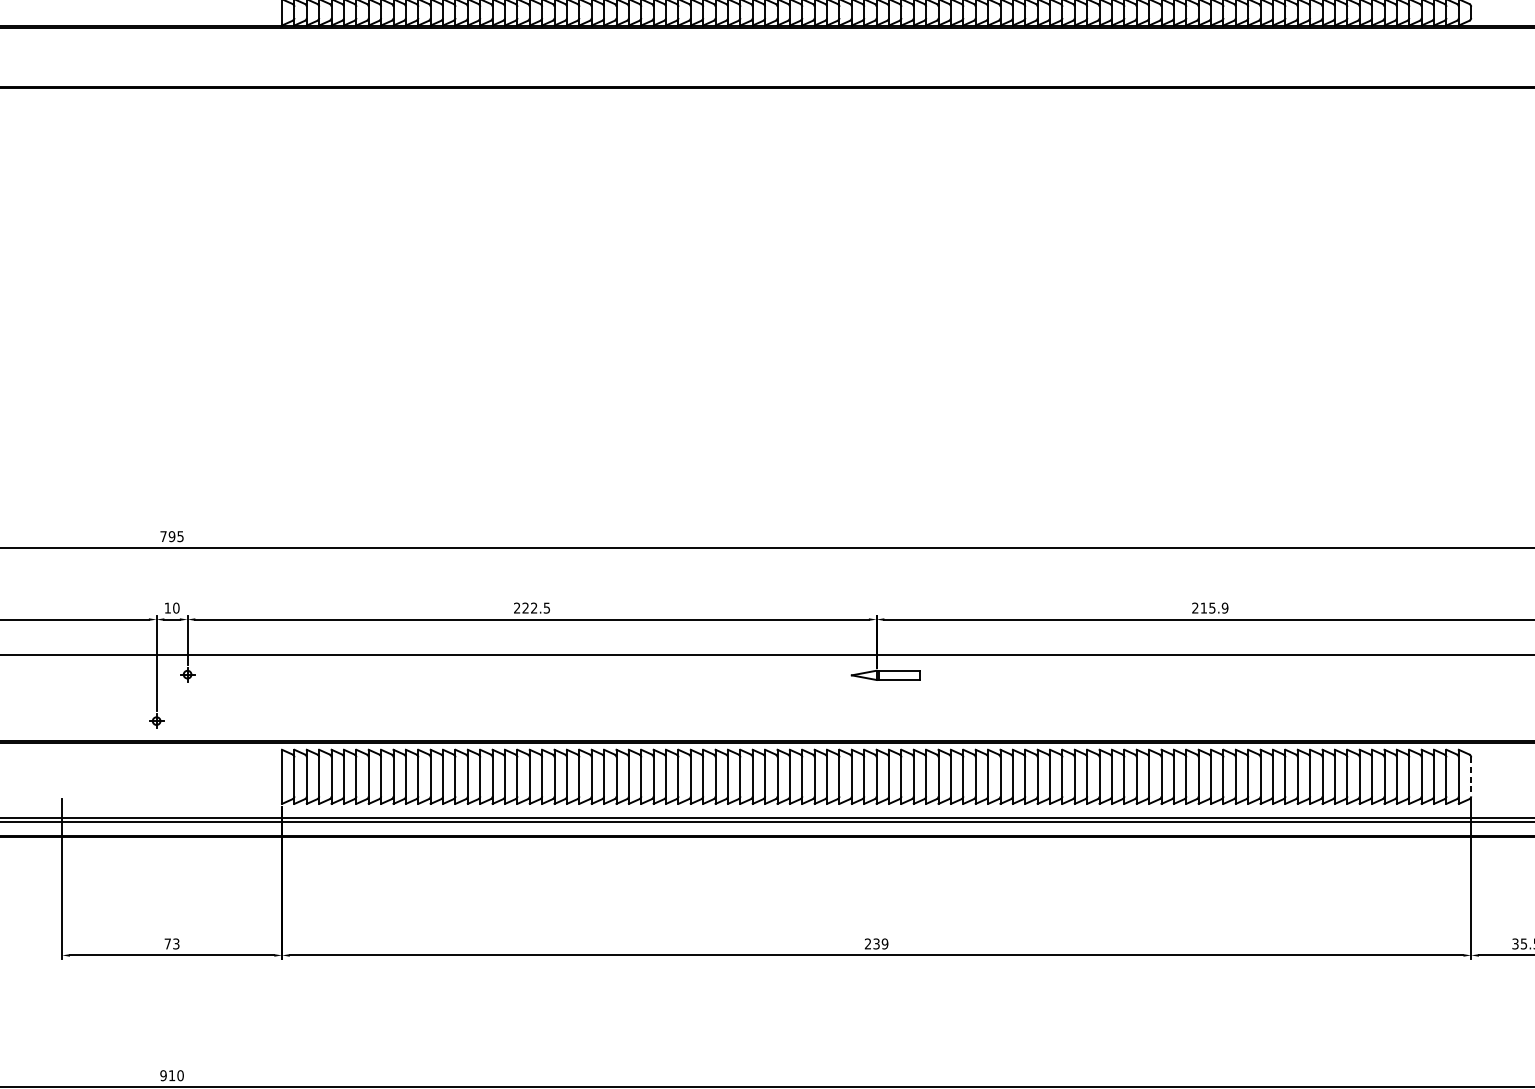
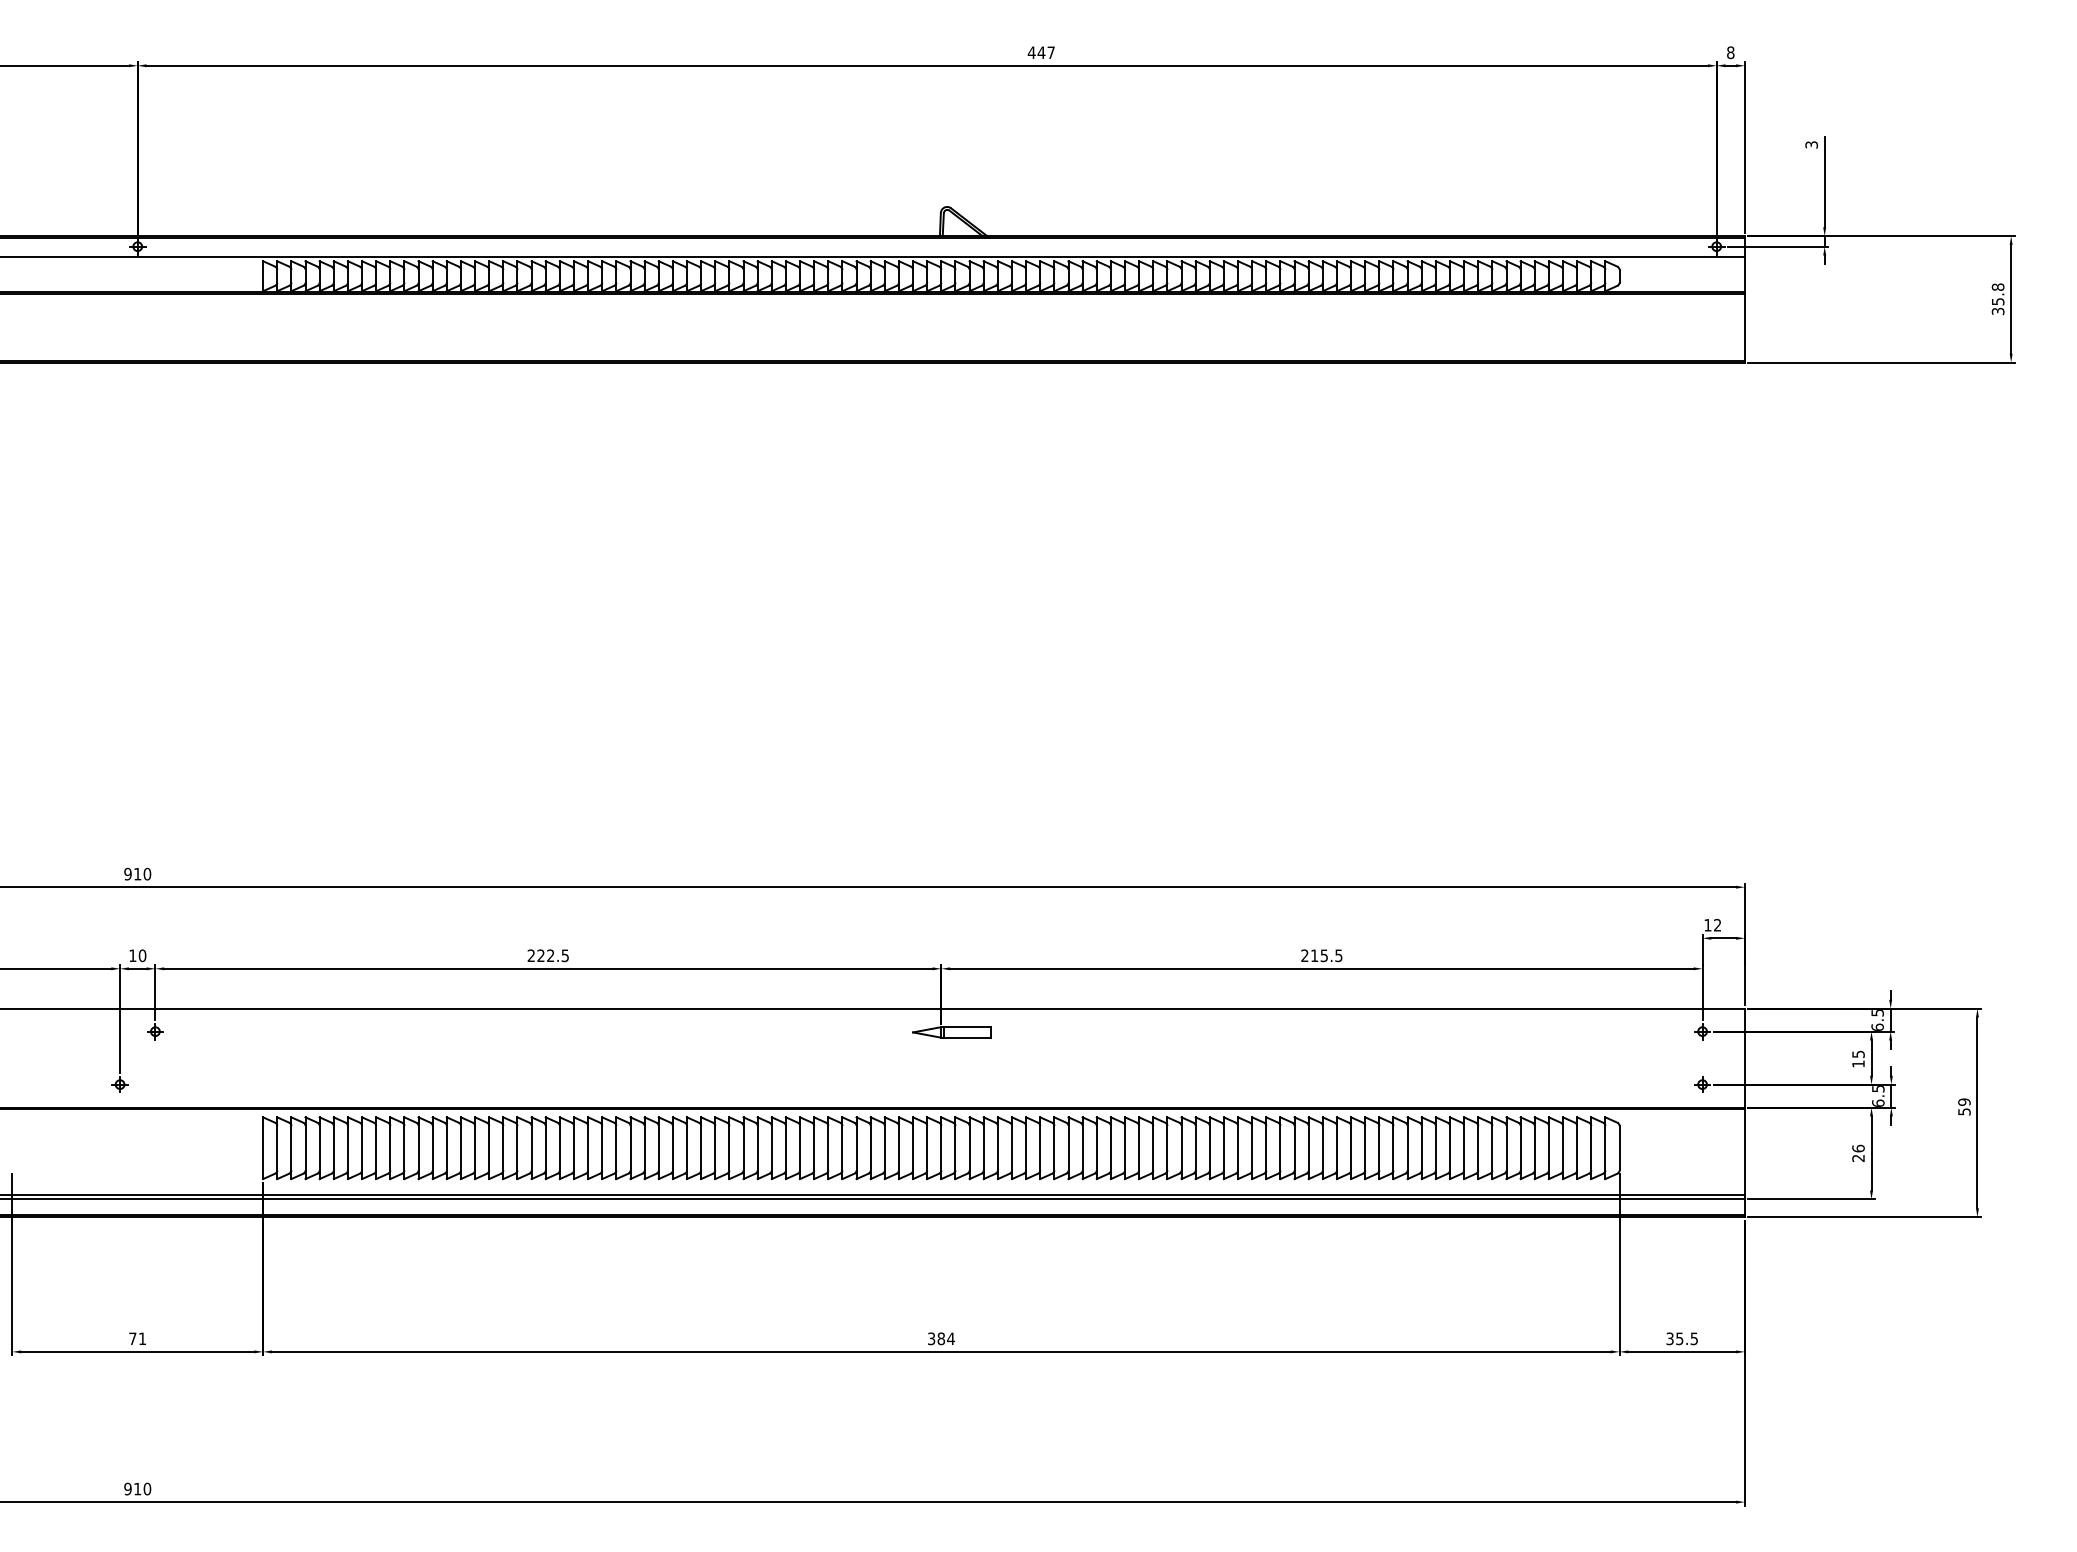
text: (171, 536) -> (137, 873), 795 -> 910
text: (1224, 607) -> (1338, 955), 215.9 -> 215.5
line: (1471, 777) -> (1619, 1148), dashed -> solid
text: (176, 943) -> (142, 1338), 73 -> 71
text: (876, 943) -> (941, 1338), 239 -> 384

